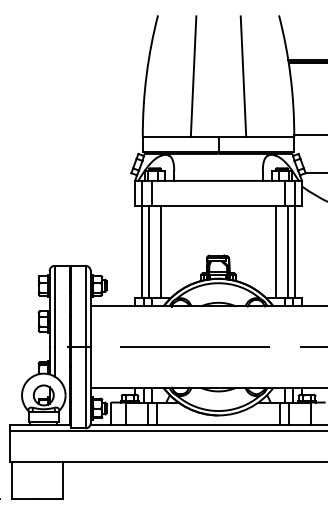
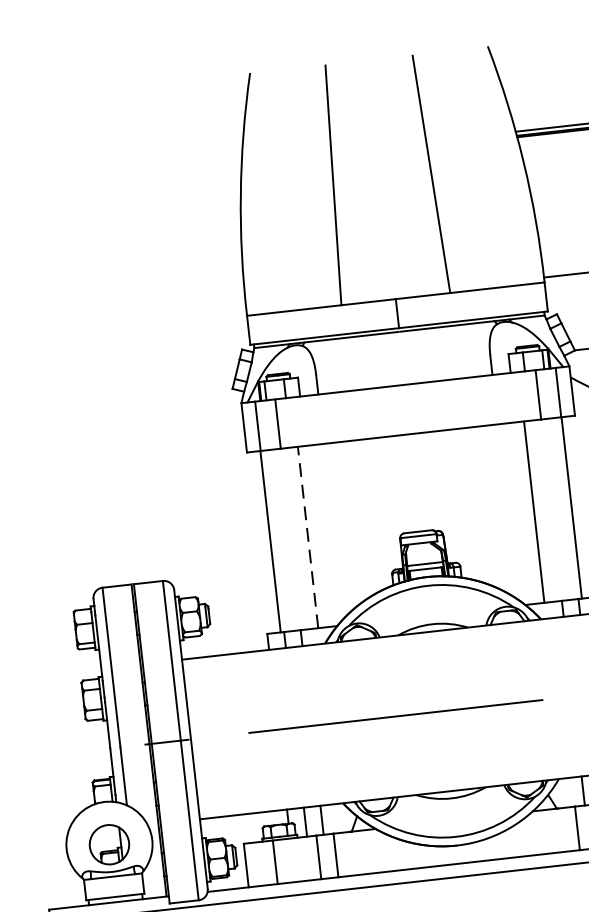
line: (160, 251) -> (306, 536), solid -> dashed
line: (149, 252) -> (285, 540), removed
line: (287, 252) -> (556, 510), removed

